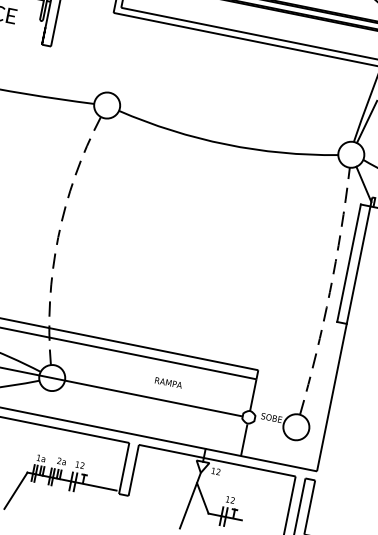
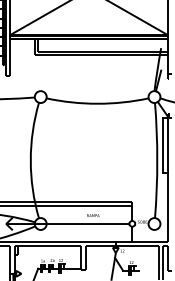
arc: (57, 237) -> (30, 160), dashed -> solid
arc: (330, 292) -> (157, 160), dashed -> solid

